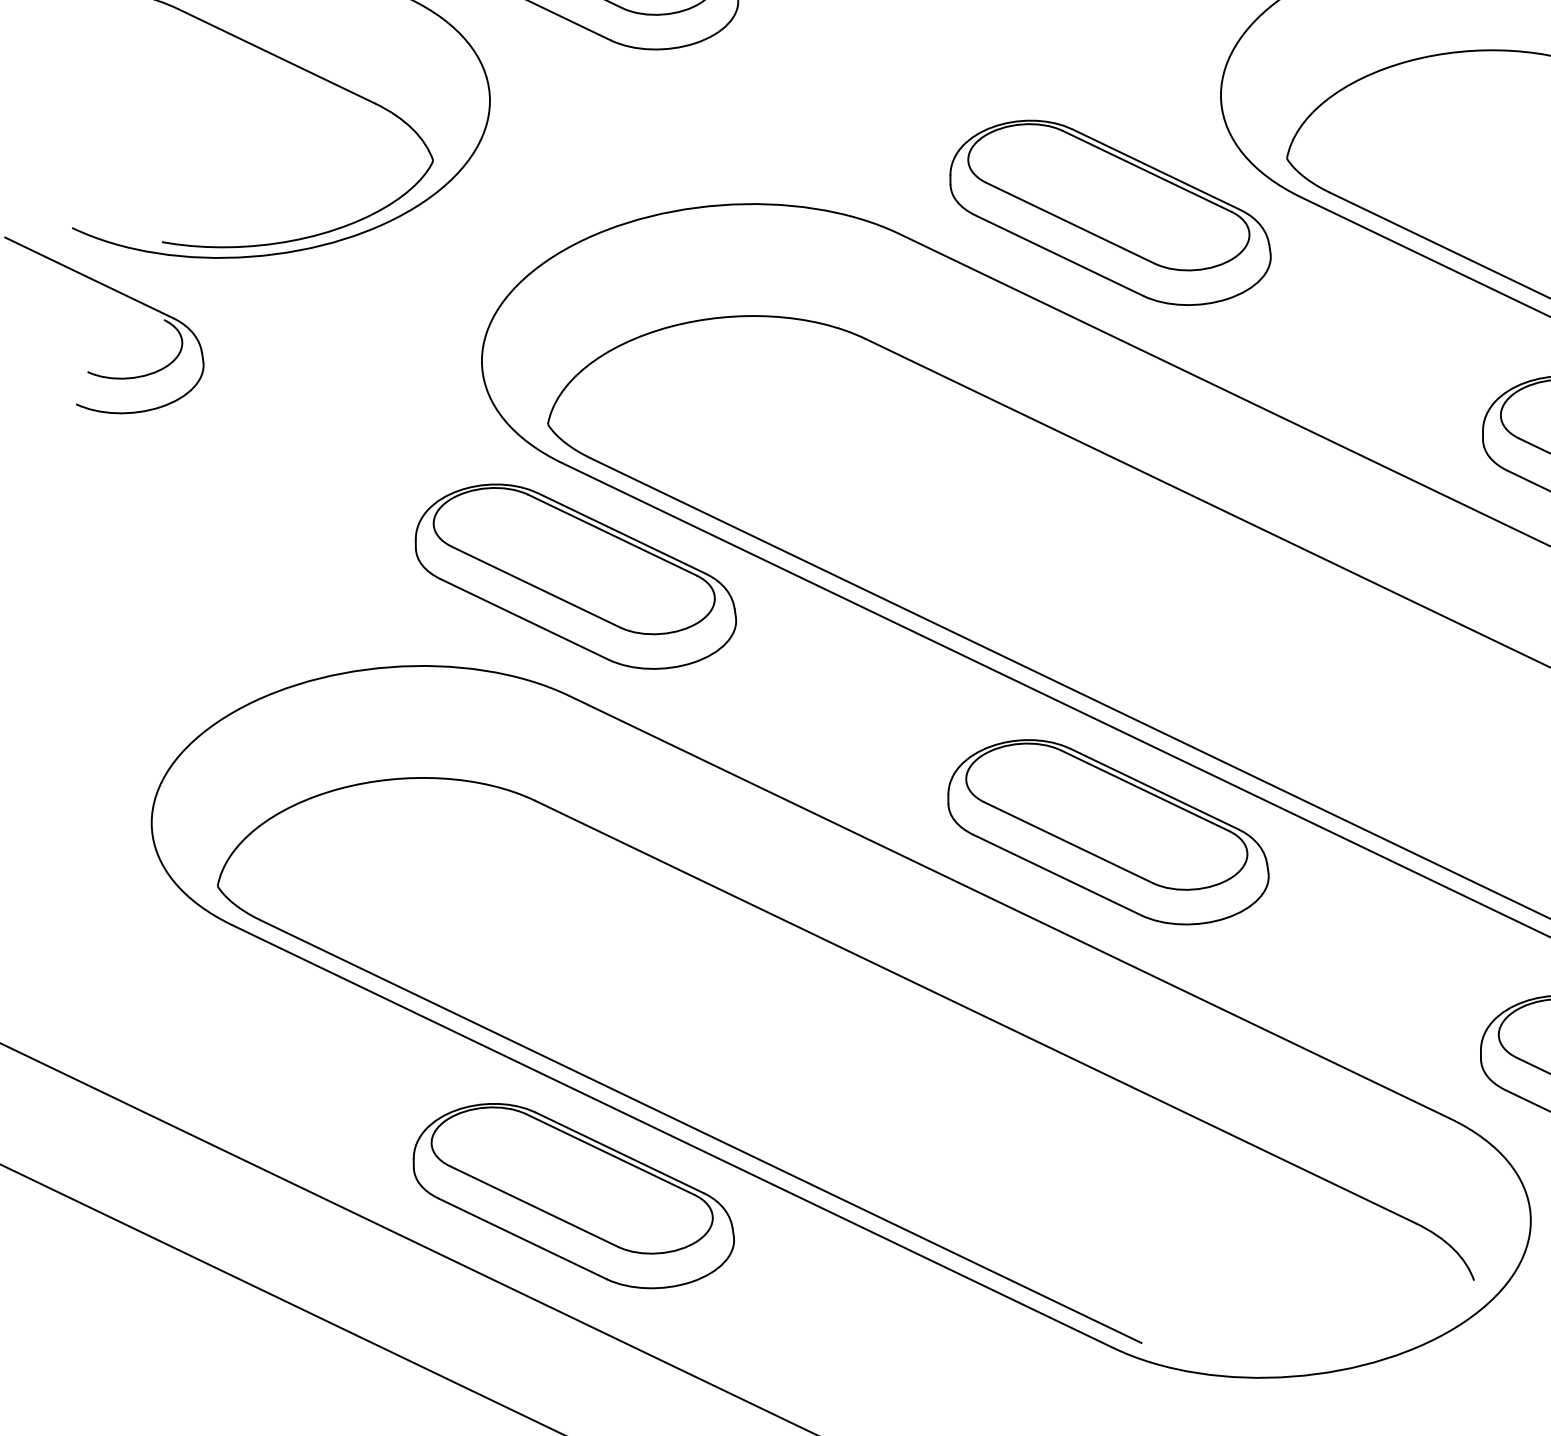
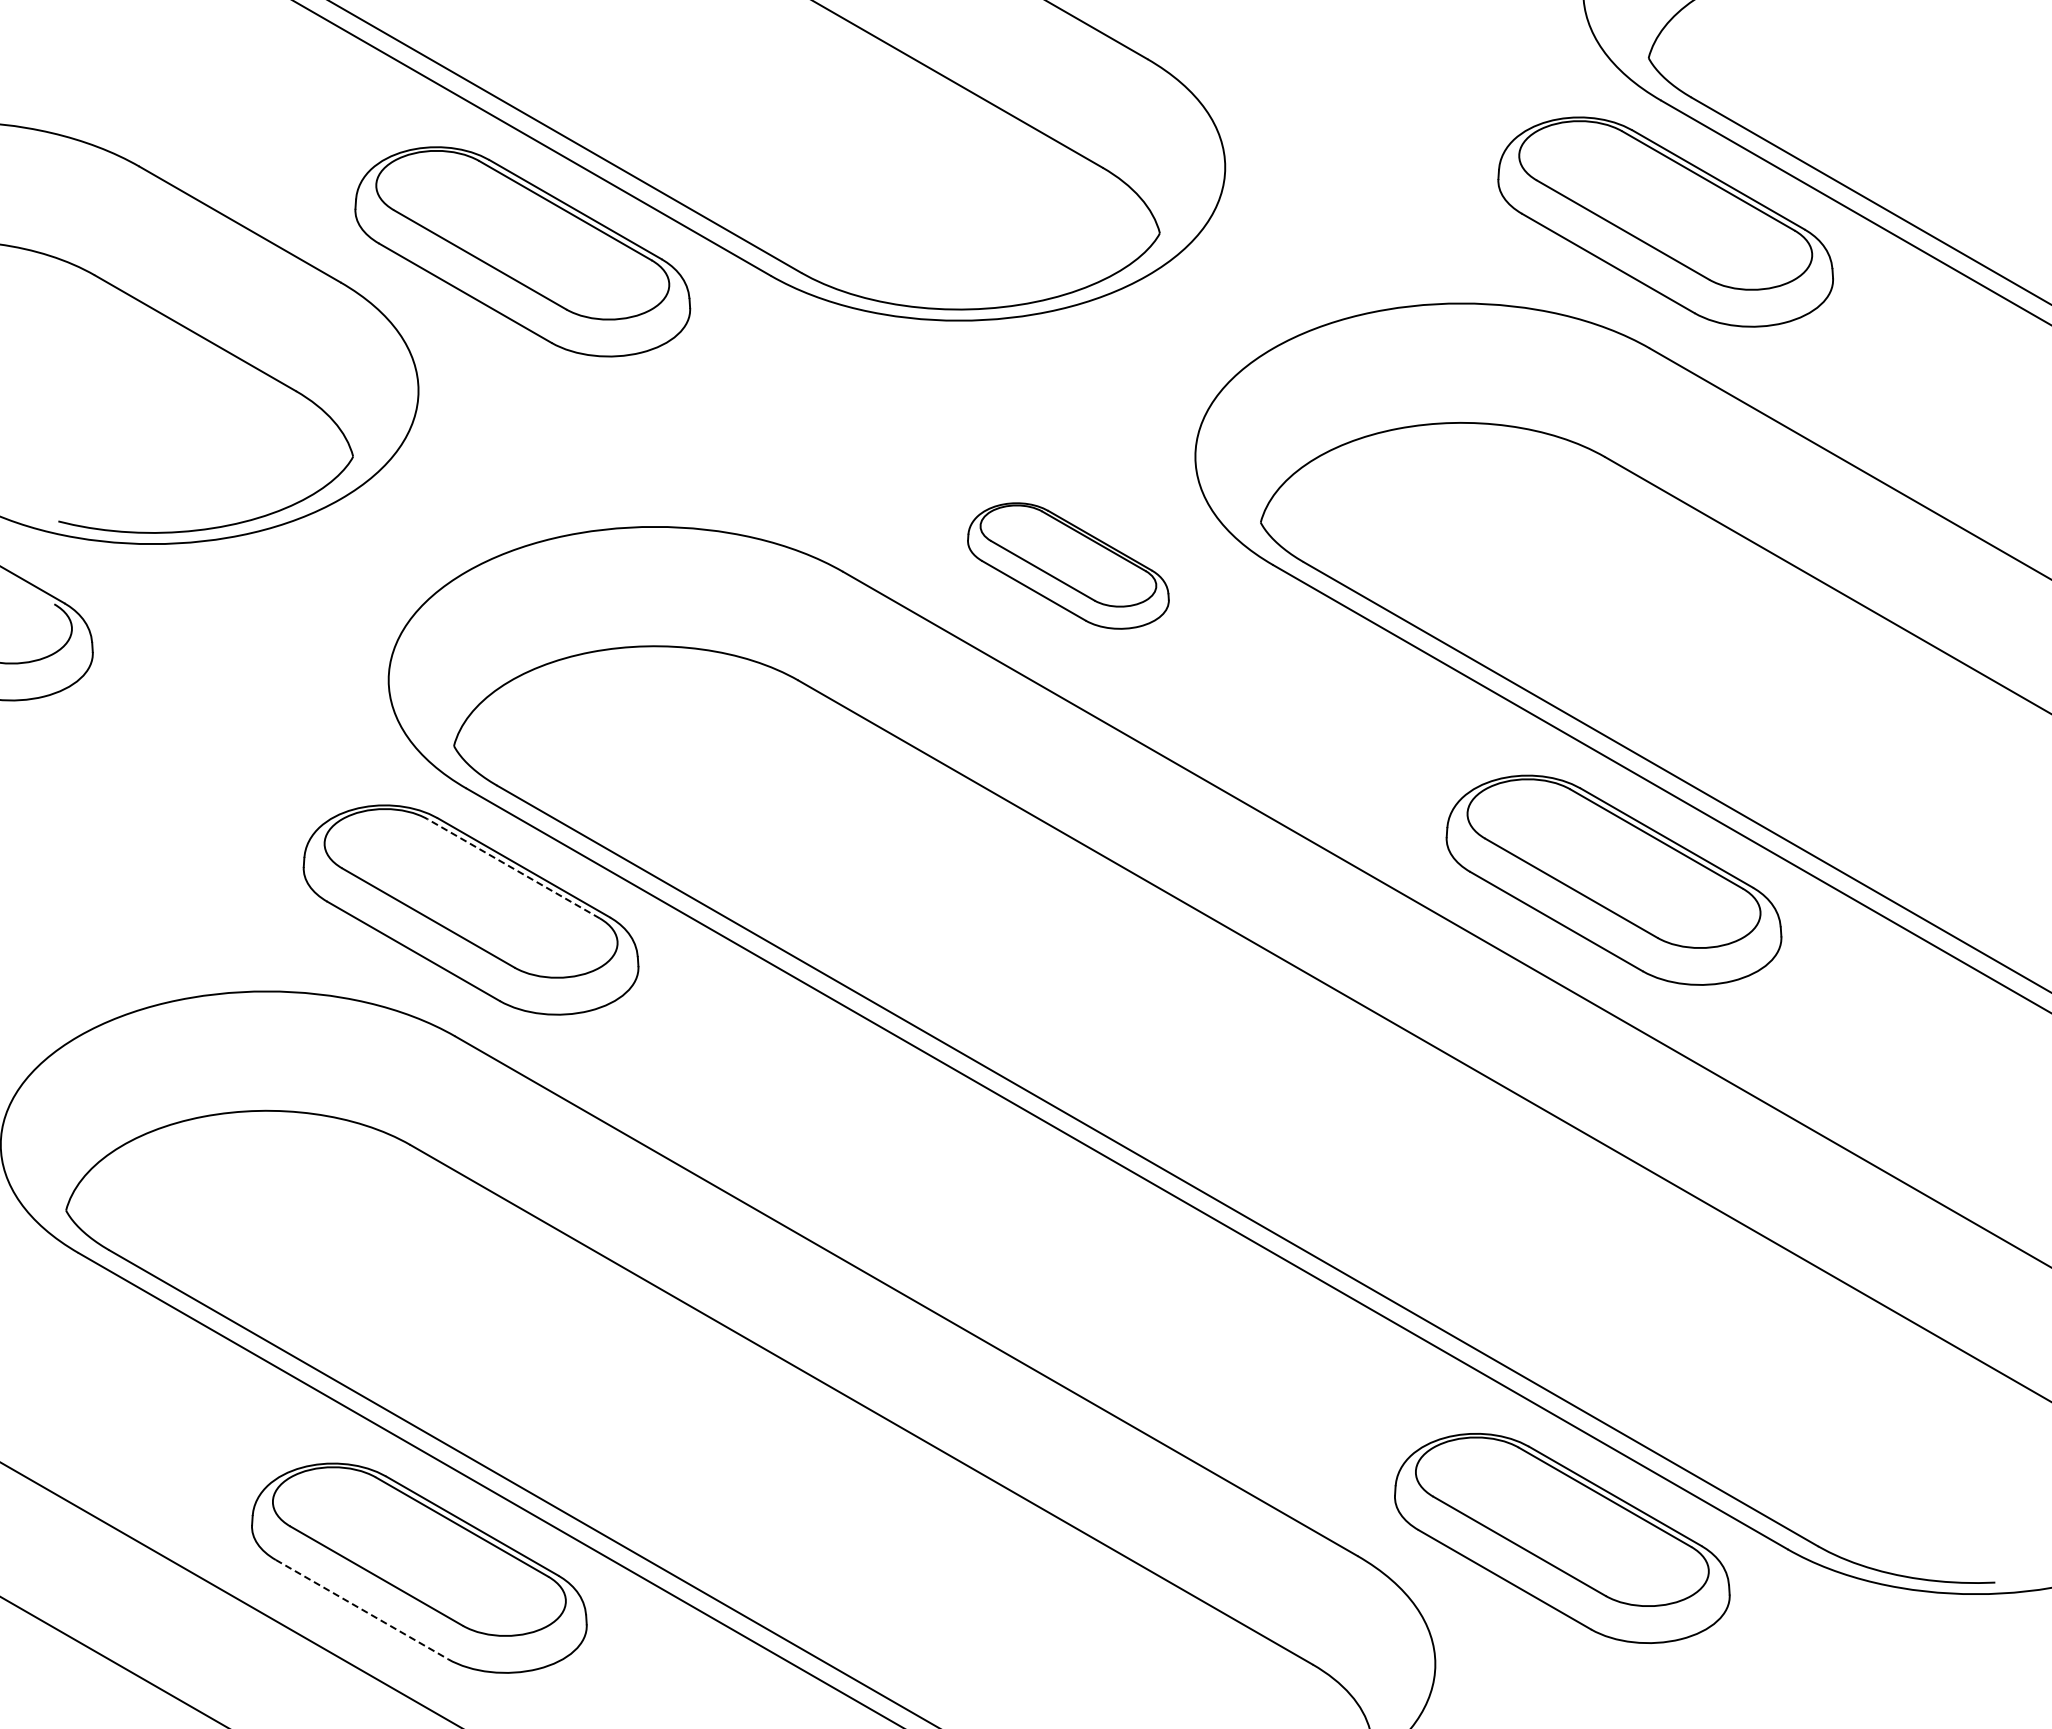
part: (1110, 212) -> (1068, 565), size x0.6
line: (612, 534) -> (513, 868), solid -> dashed
part: (1107, 831) -> (1016, 1223), removed
line: (523, 1238) -> (362, 1609), solid -> dashed

